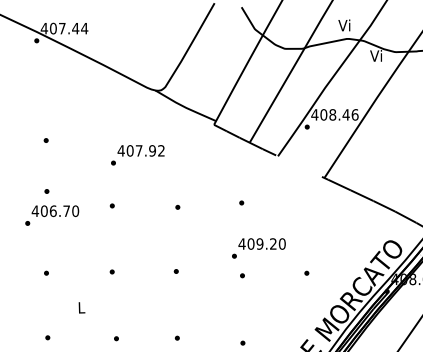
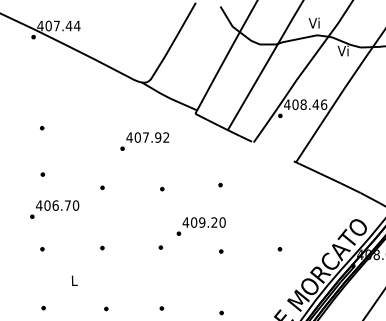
text: (137, 155) -> (144, 141), moved
text: (52, 215) -> (54, 209), moved
text: (258, 248) -> (200, 226), moved

